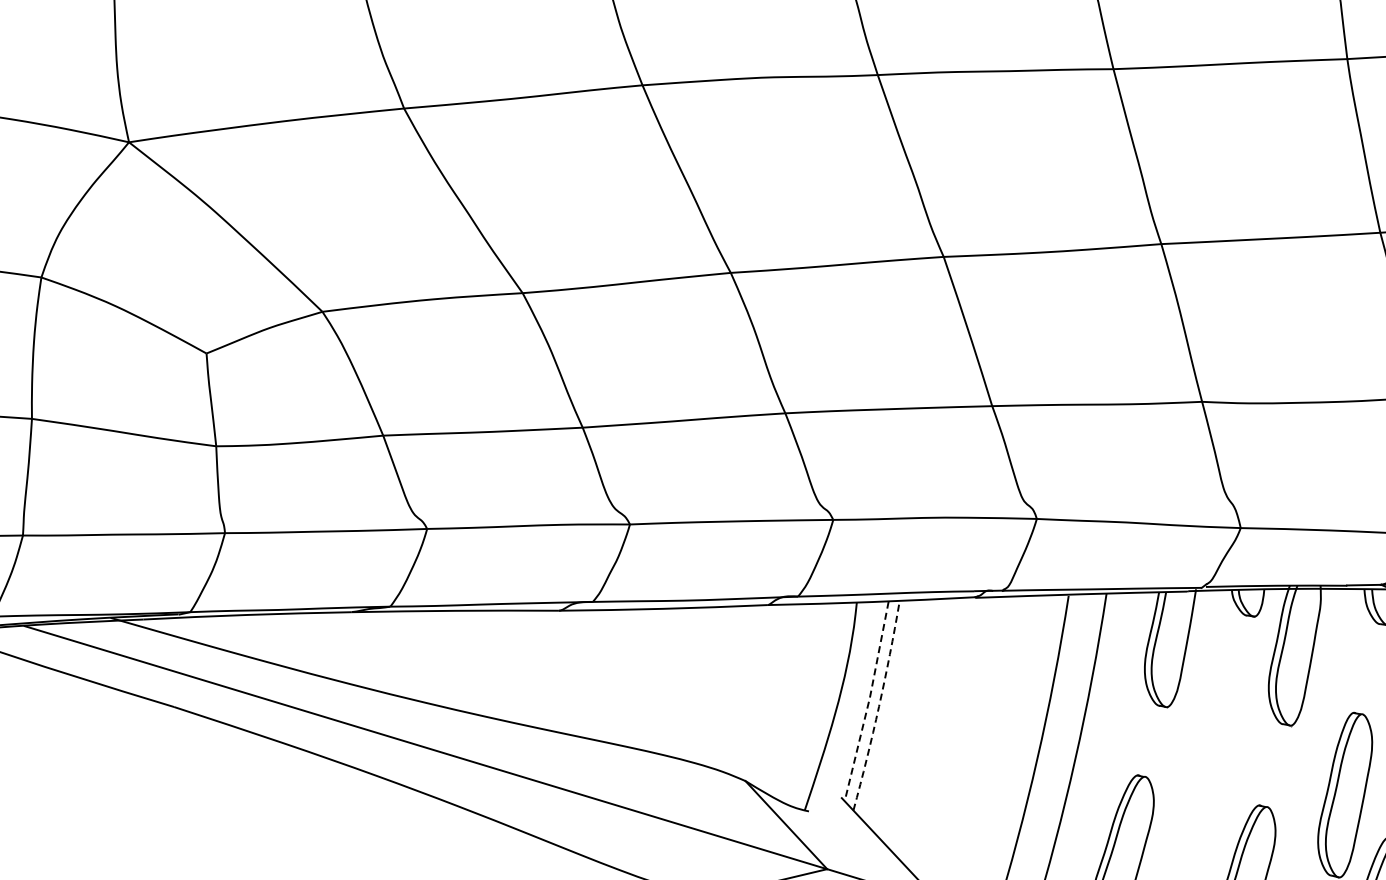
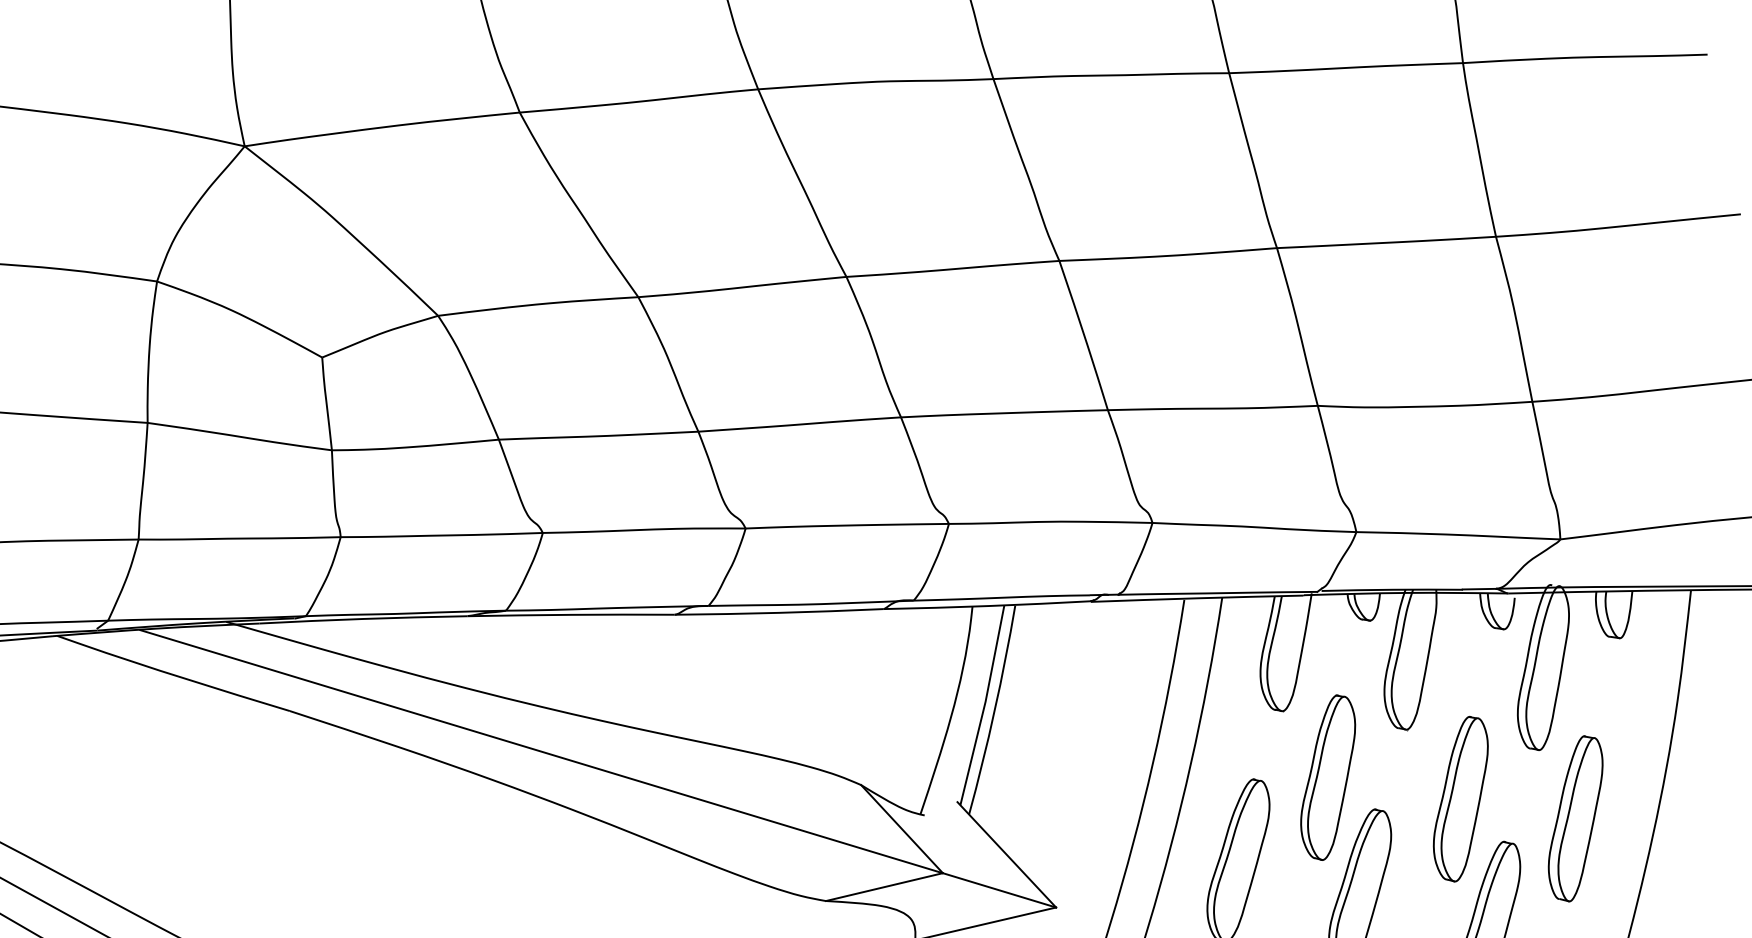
line: (868, 701) -> (984, 705), dashed -> solid
arc: (878, 706) -> (994, 710), dashed -> solid
part: (1212, 773) -> (1328, 777), added

